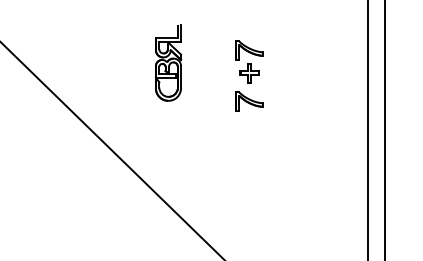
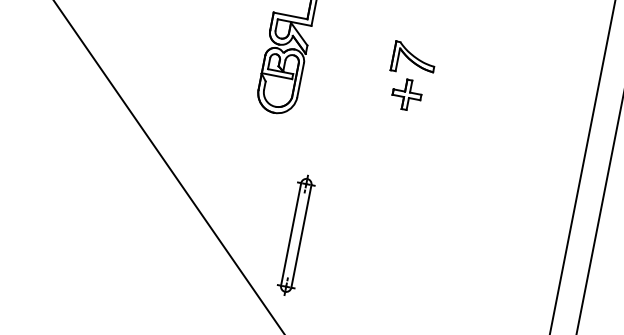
part: (249, 101) -> (398, 138), removed
part: (197, 174) -> (296, 234), added

